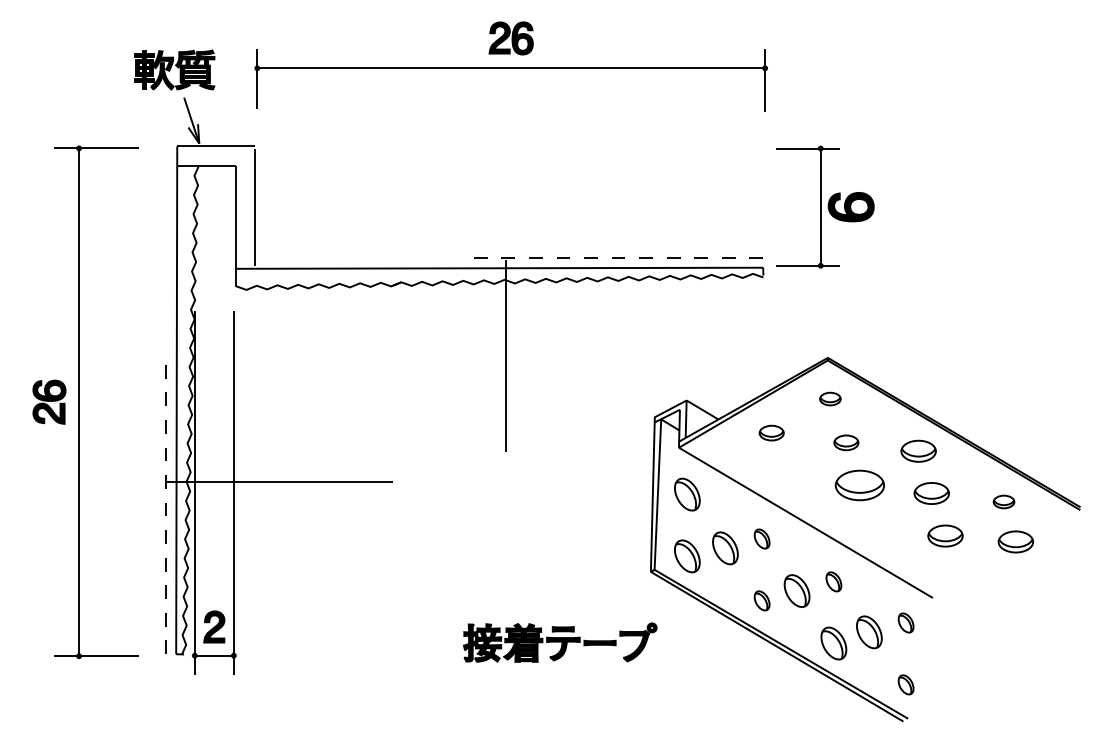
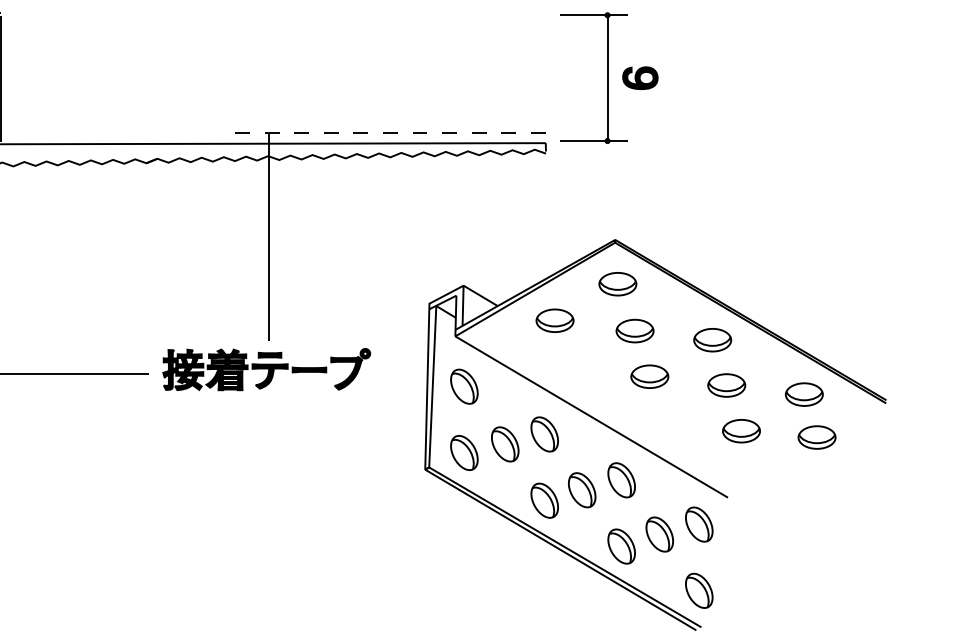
part: (851, 207) -> (640, 78), size x0.71
part: (830, 398) -> (618, 283), size x1.67
part: (771, 432) -> (554, 320), size x1.43
part: (846, 442) -> (635, 330), size x1.43
part: (860, 484) -> (650, 375), size x0.71
part: (1003, 501) -> (803, 394), size x1.67
part: (761, 538) -> (543, 433), size x1.67
part: (833, 581) -> (621, 479), size x1.67
part: (761, 600) -> (543, 500), size x1.67
part: (905, 622) -> (698, 523), size x1.67
part: (559, 642) -> (265, 369), moved
part: (905, 684) -> (698, 590), size x1.67

